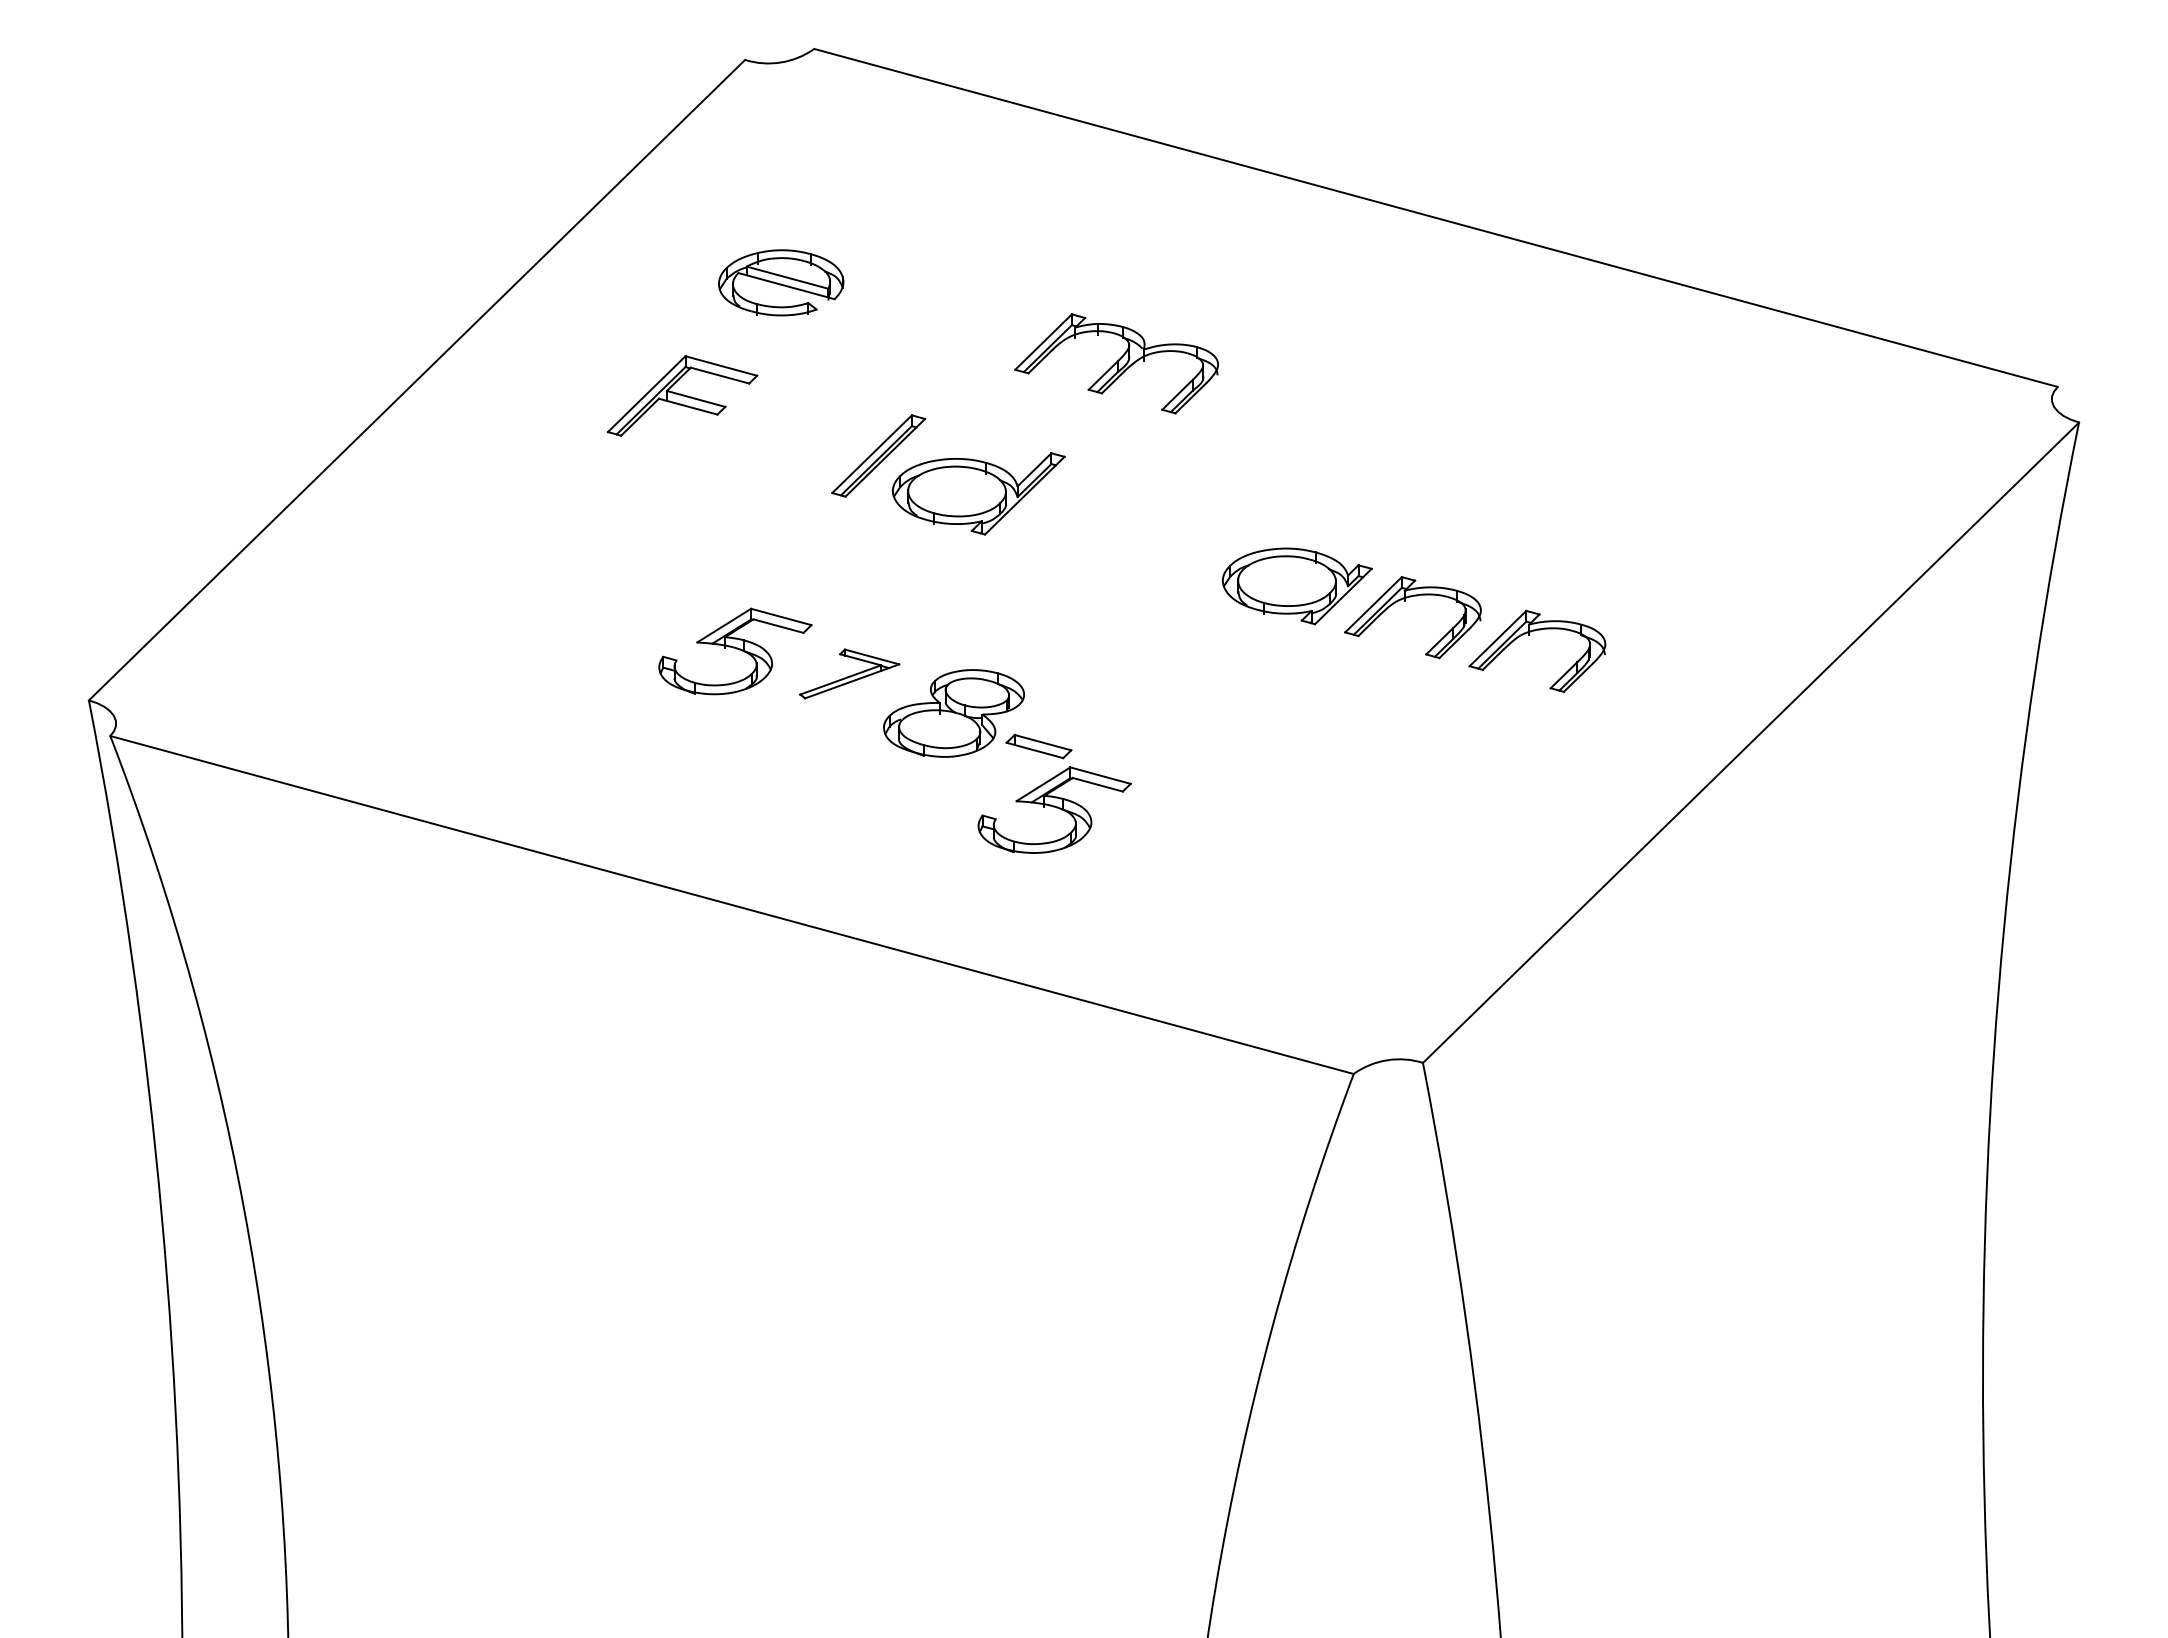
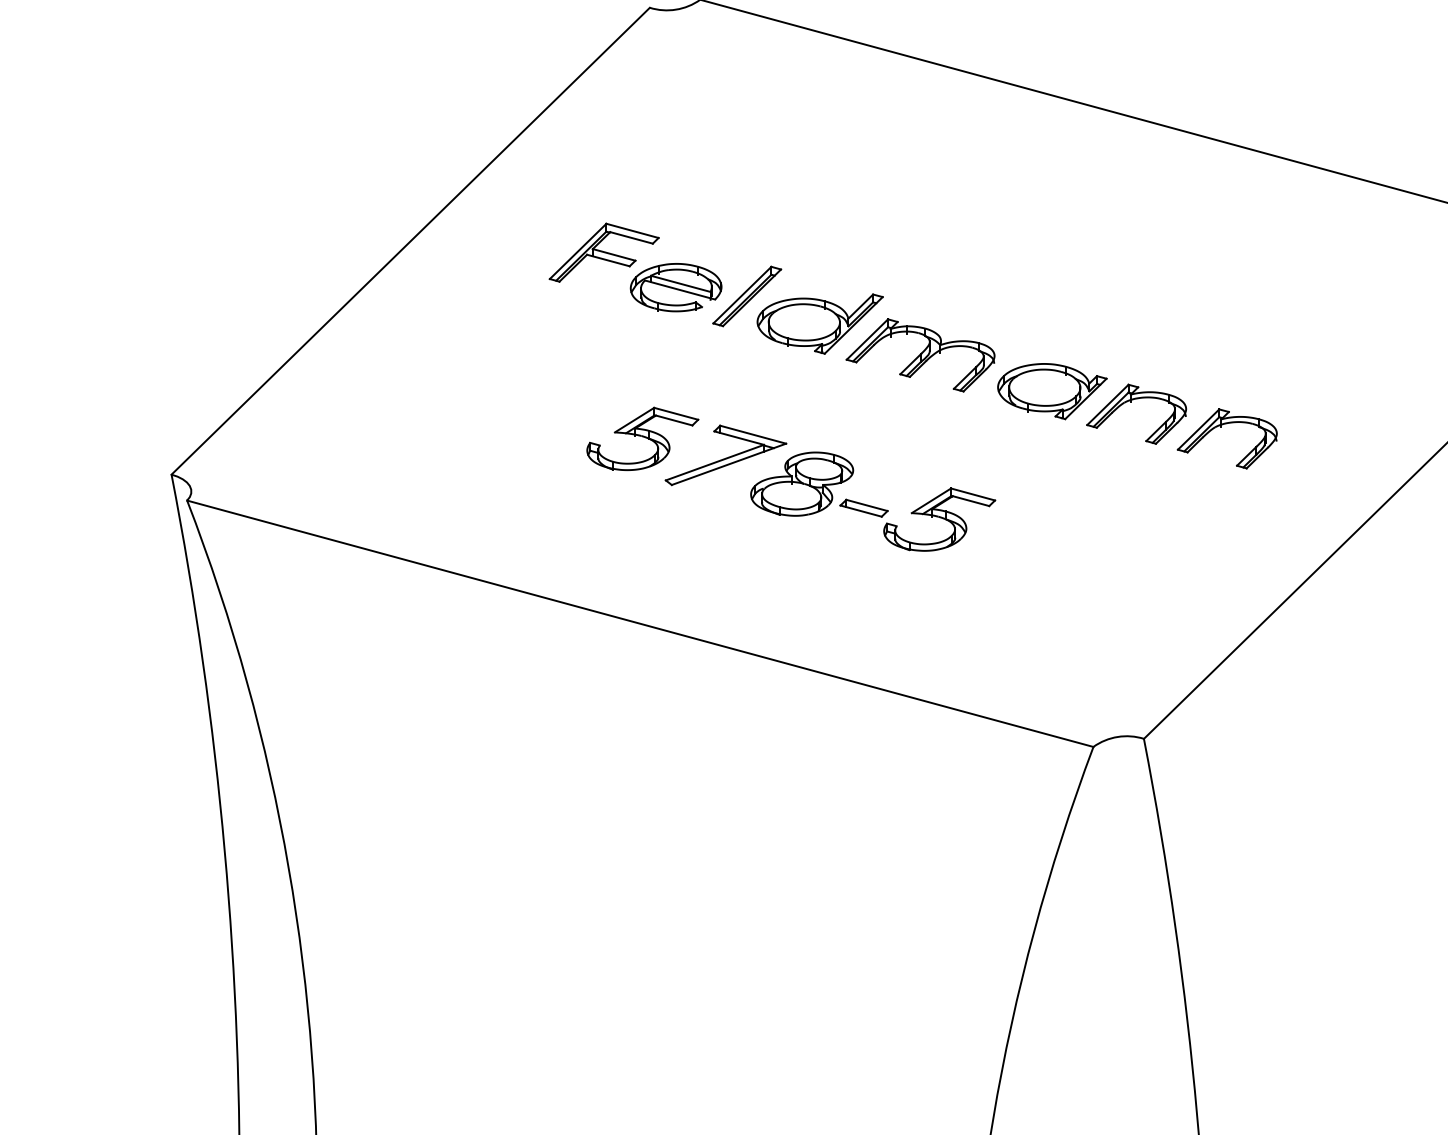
part: (781, 282) -> (676, 287), moved
part: (1116, 363) -> (920, 355), moved
part: (849, 673) -> (725, 455), size x1.67
part: (1054, 809) -> (939, 519), moved

